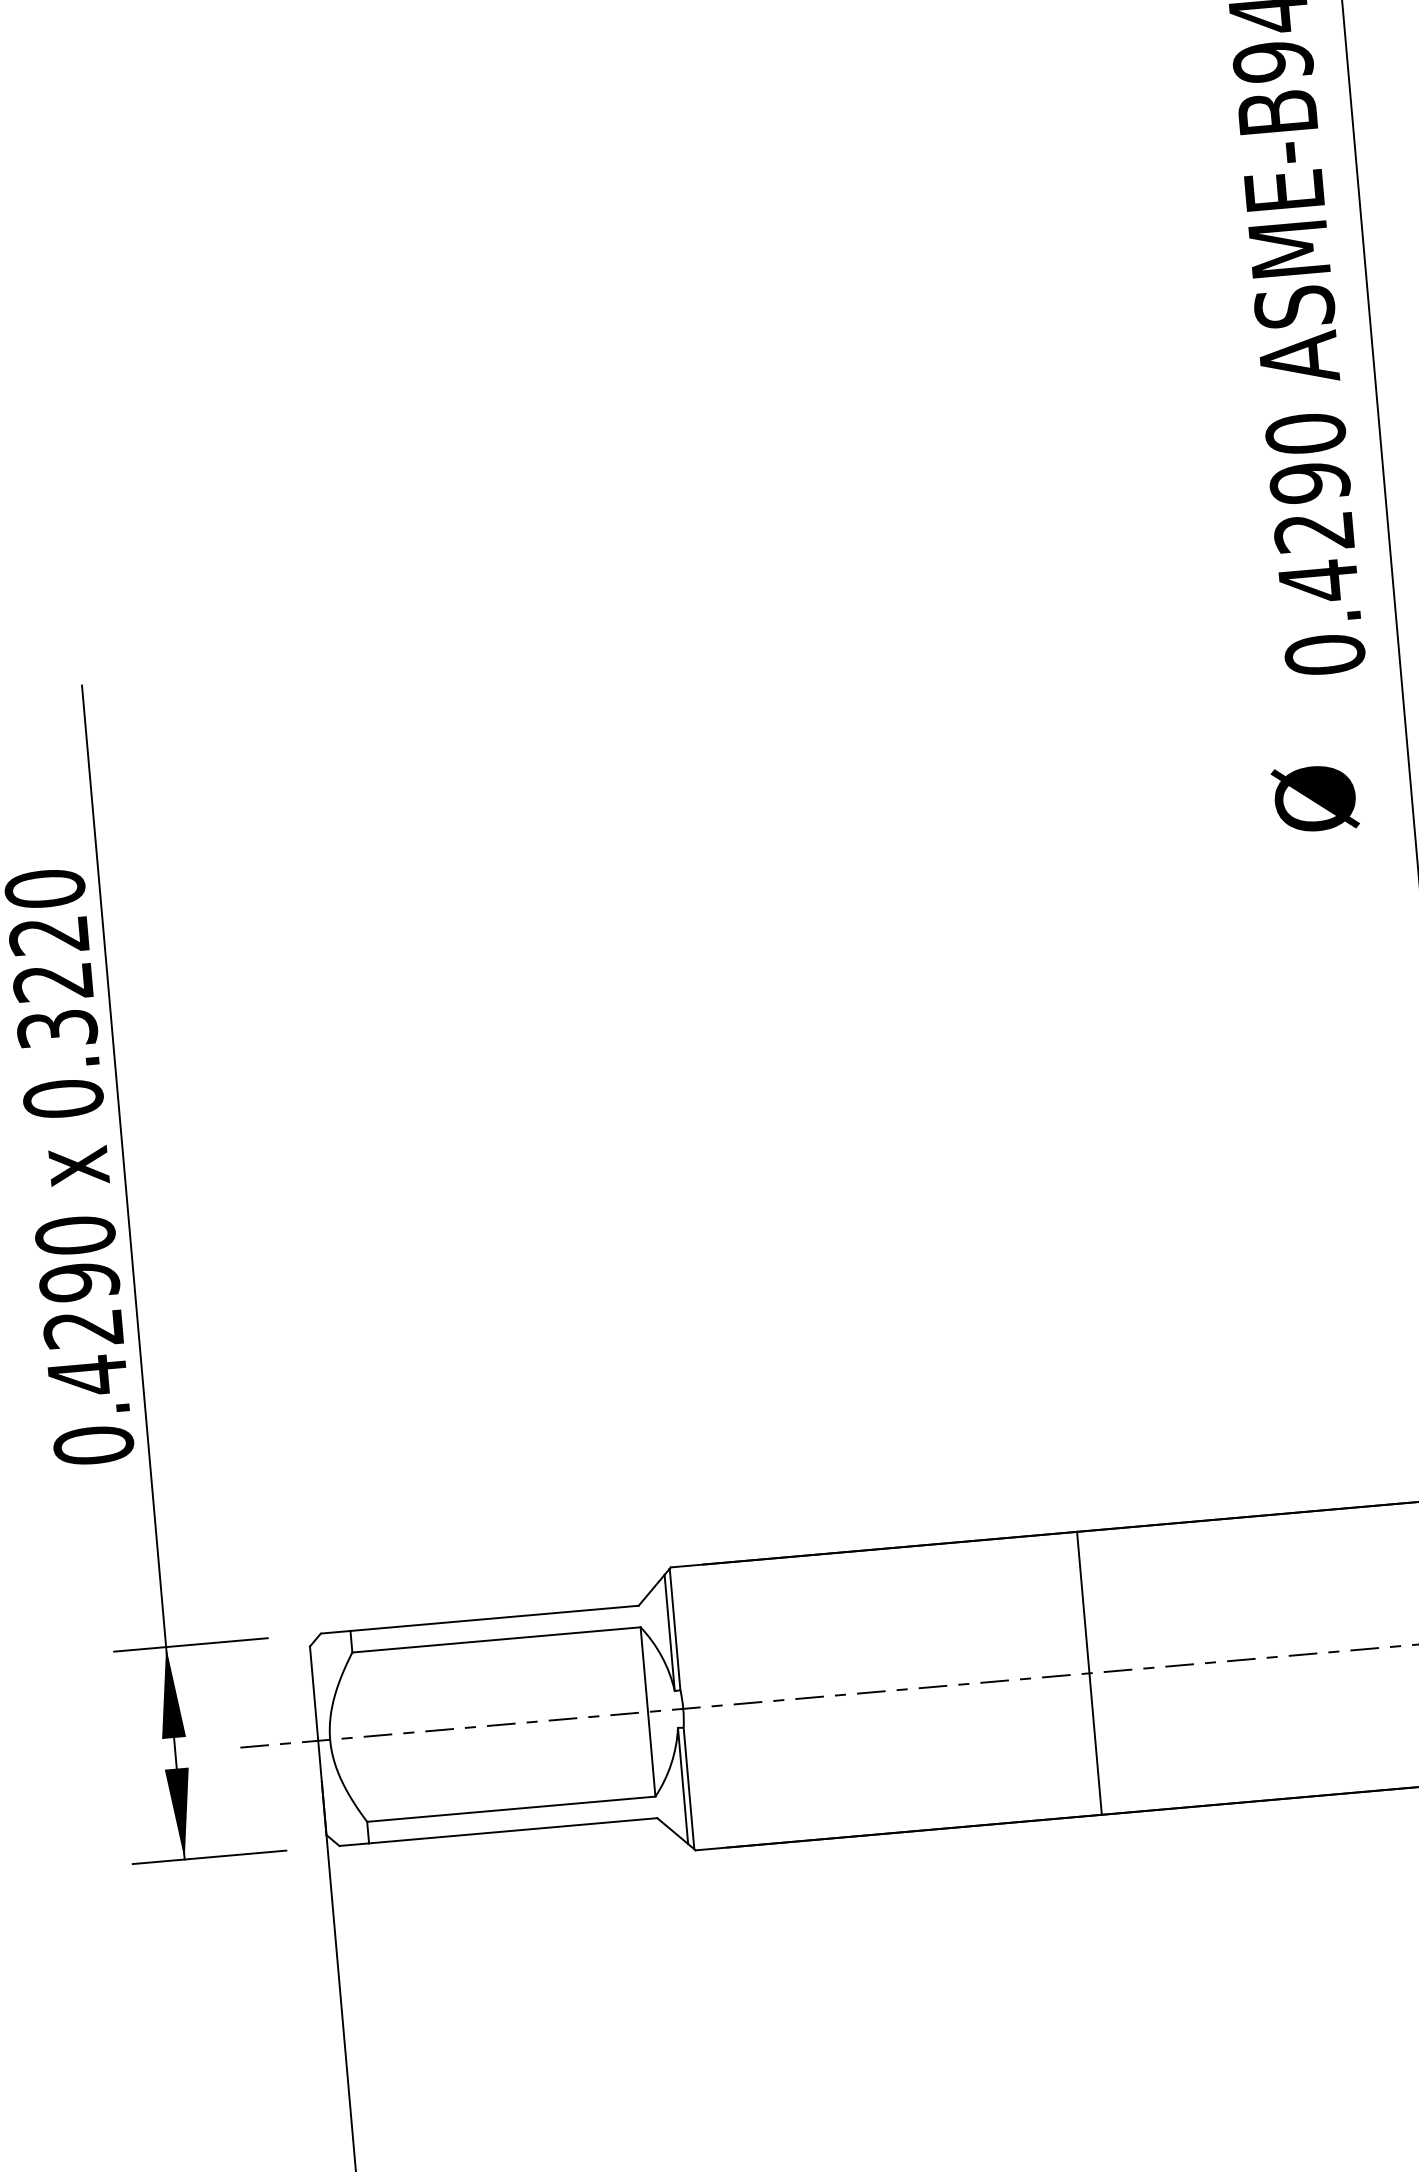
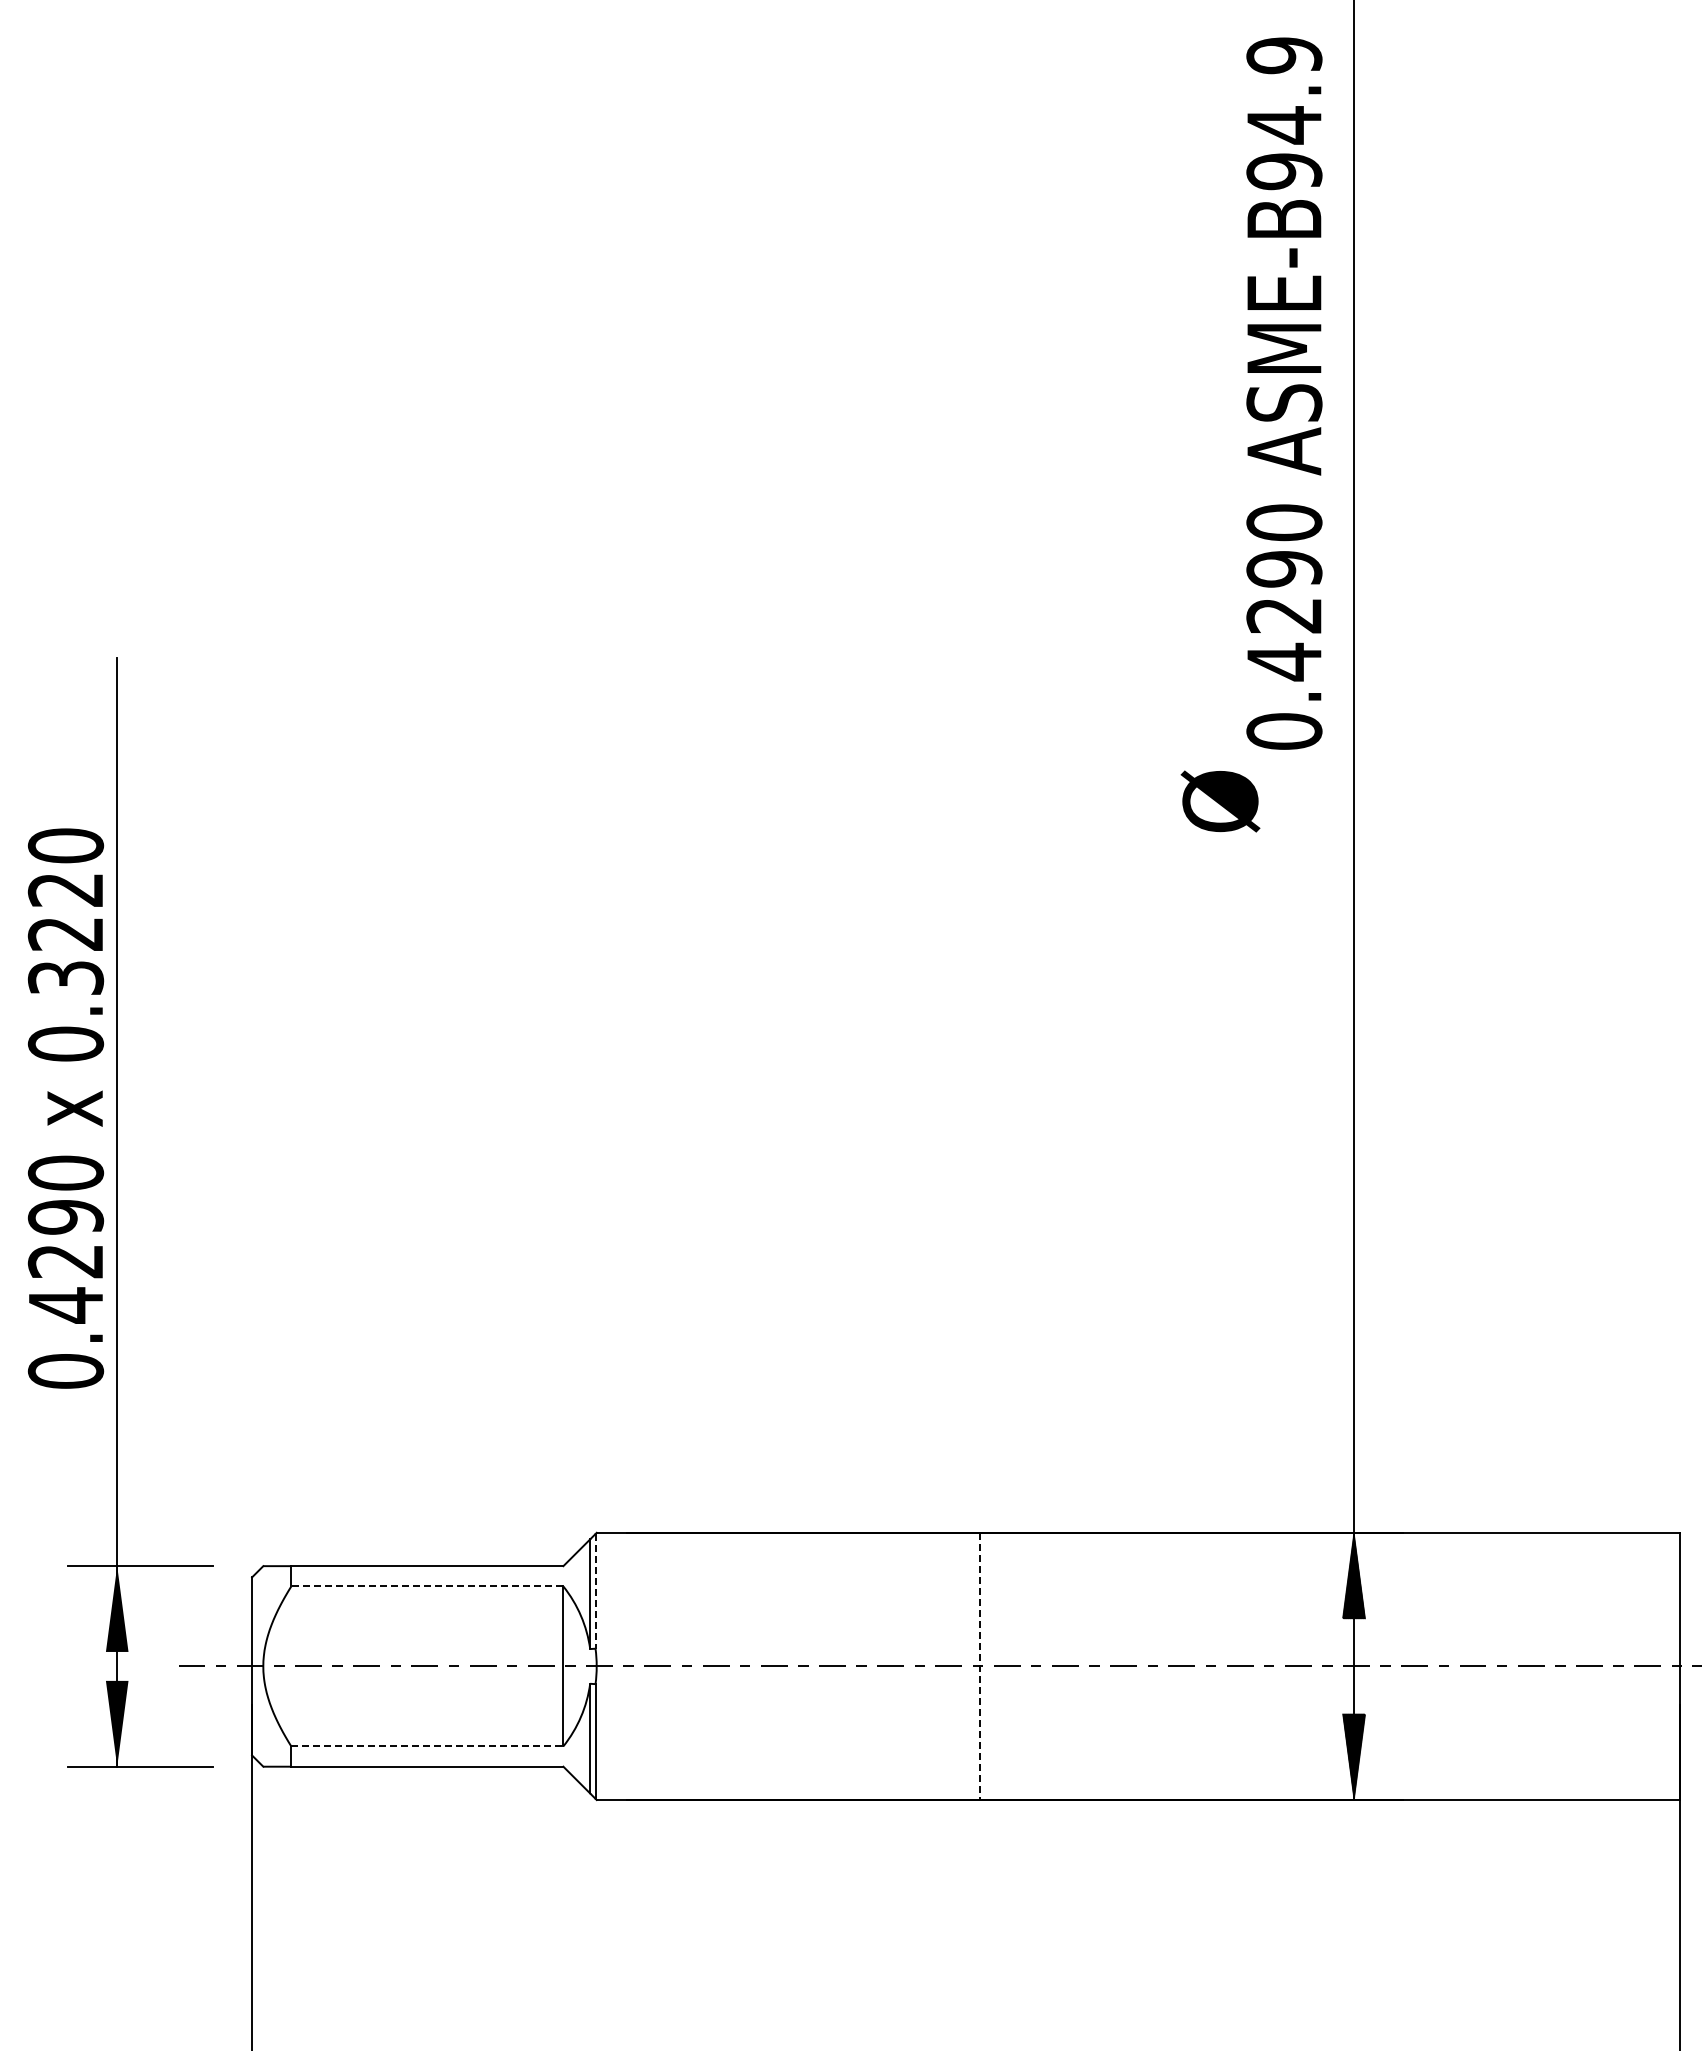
text: (1315, 798) -> (1220, 801), moved
line: (675, 1629) -> (595, 1591), solid -> dashed
line: (495, 1639) -> (426, 1586), solid -> dashed
line: (1089, 1673) -> (980, 1666), solid -> dashed
line: (511, 1809) -> (427, 1746), solid -> dashed

